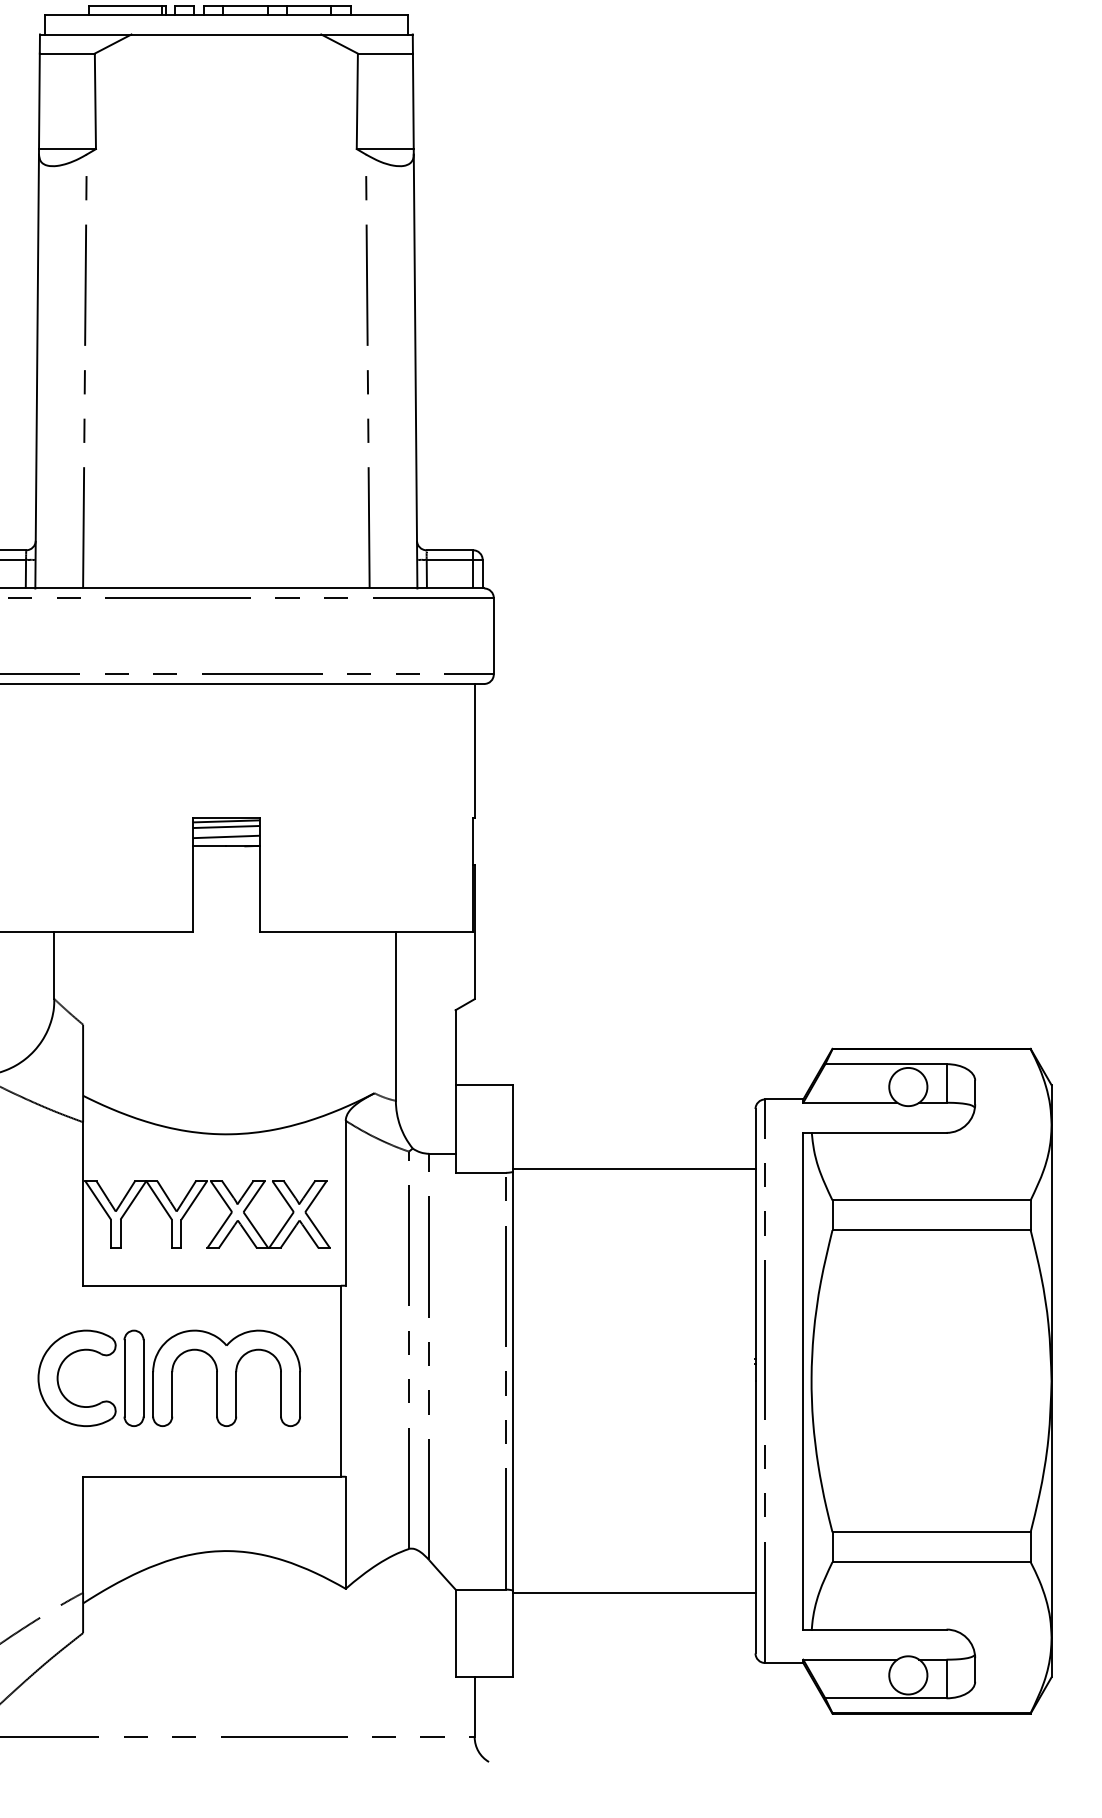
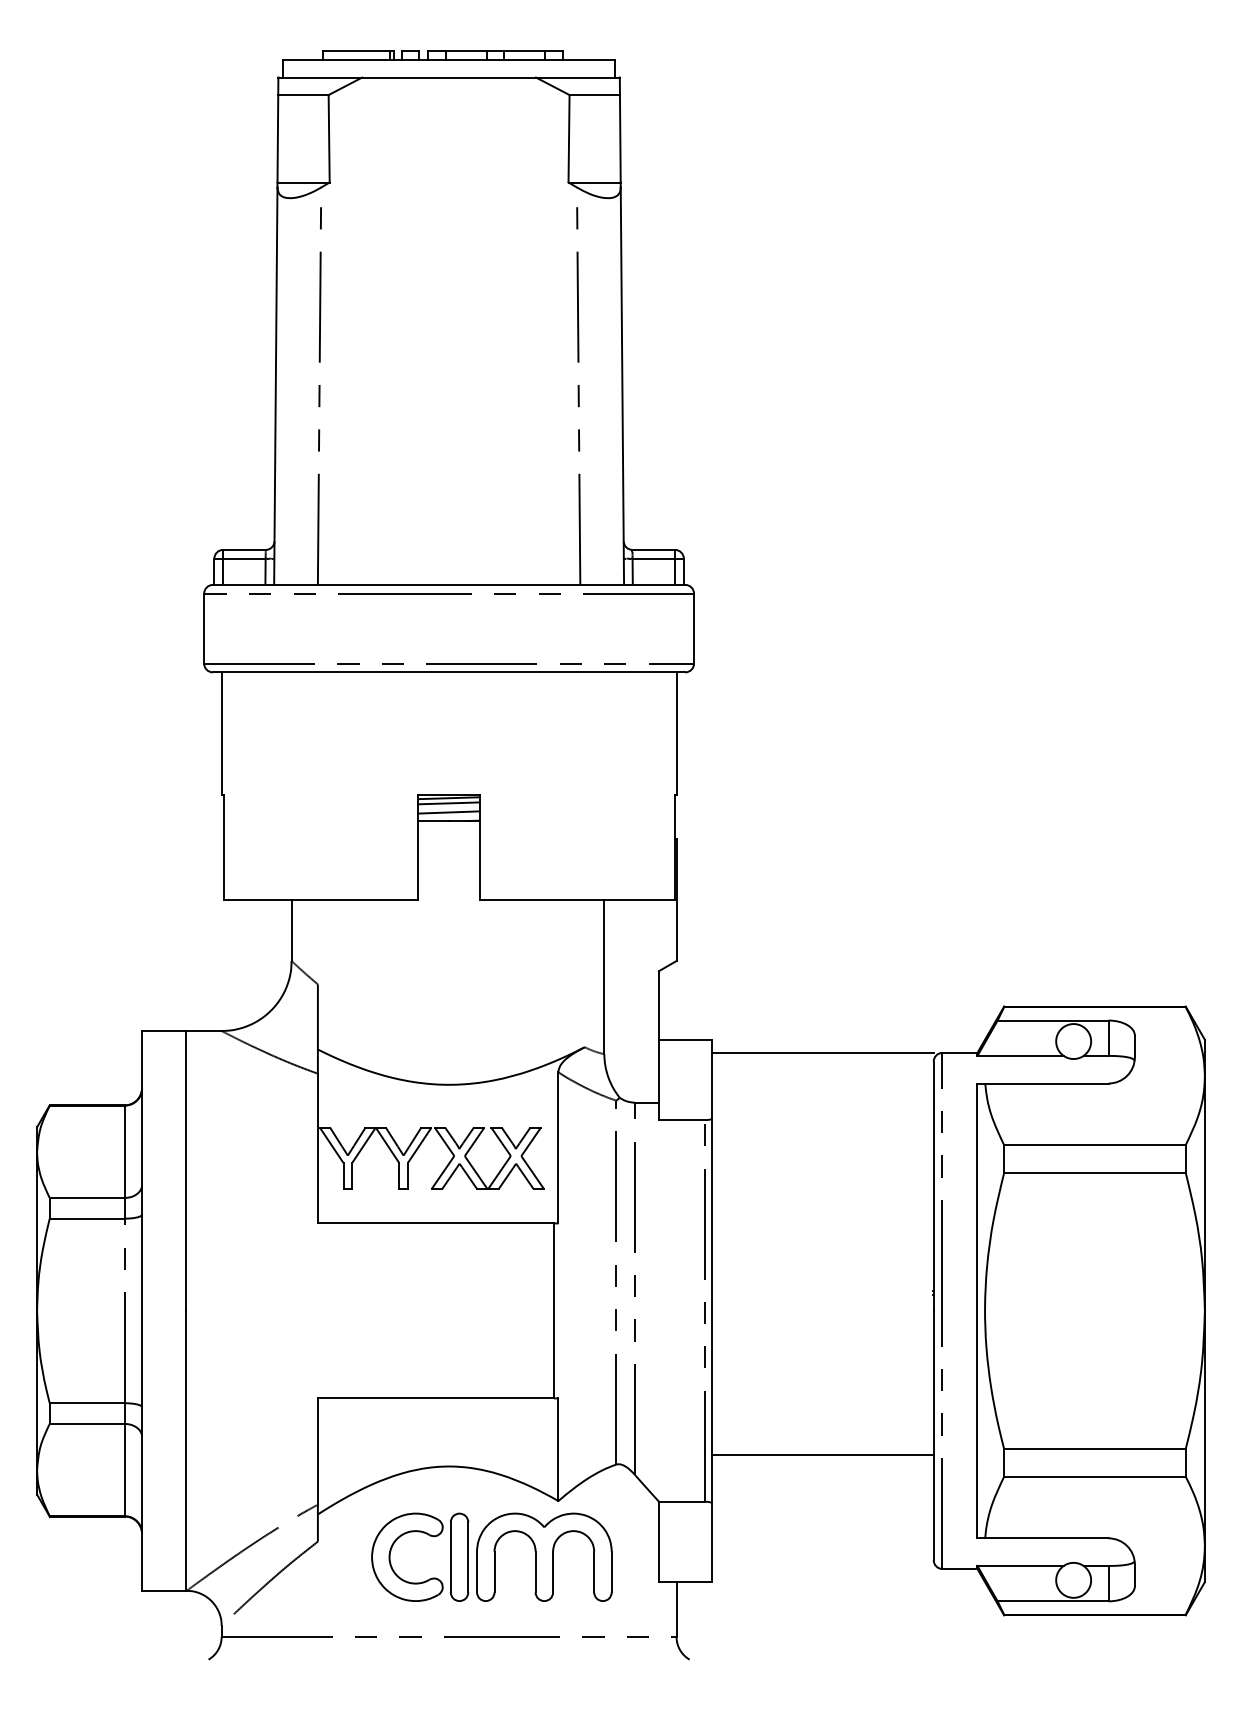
line: (634, 1168) -> (822, 1052), moved
part: (168, 1377) -> (491, 1556), moved
line: (634, 1593) -> (822, 1455), moved

